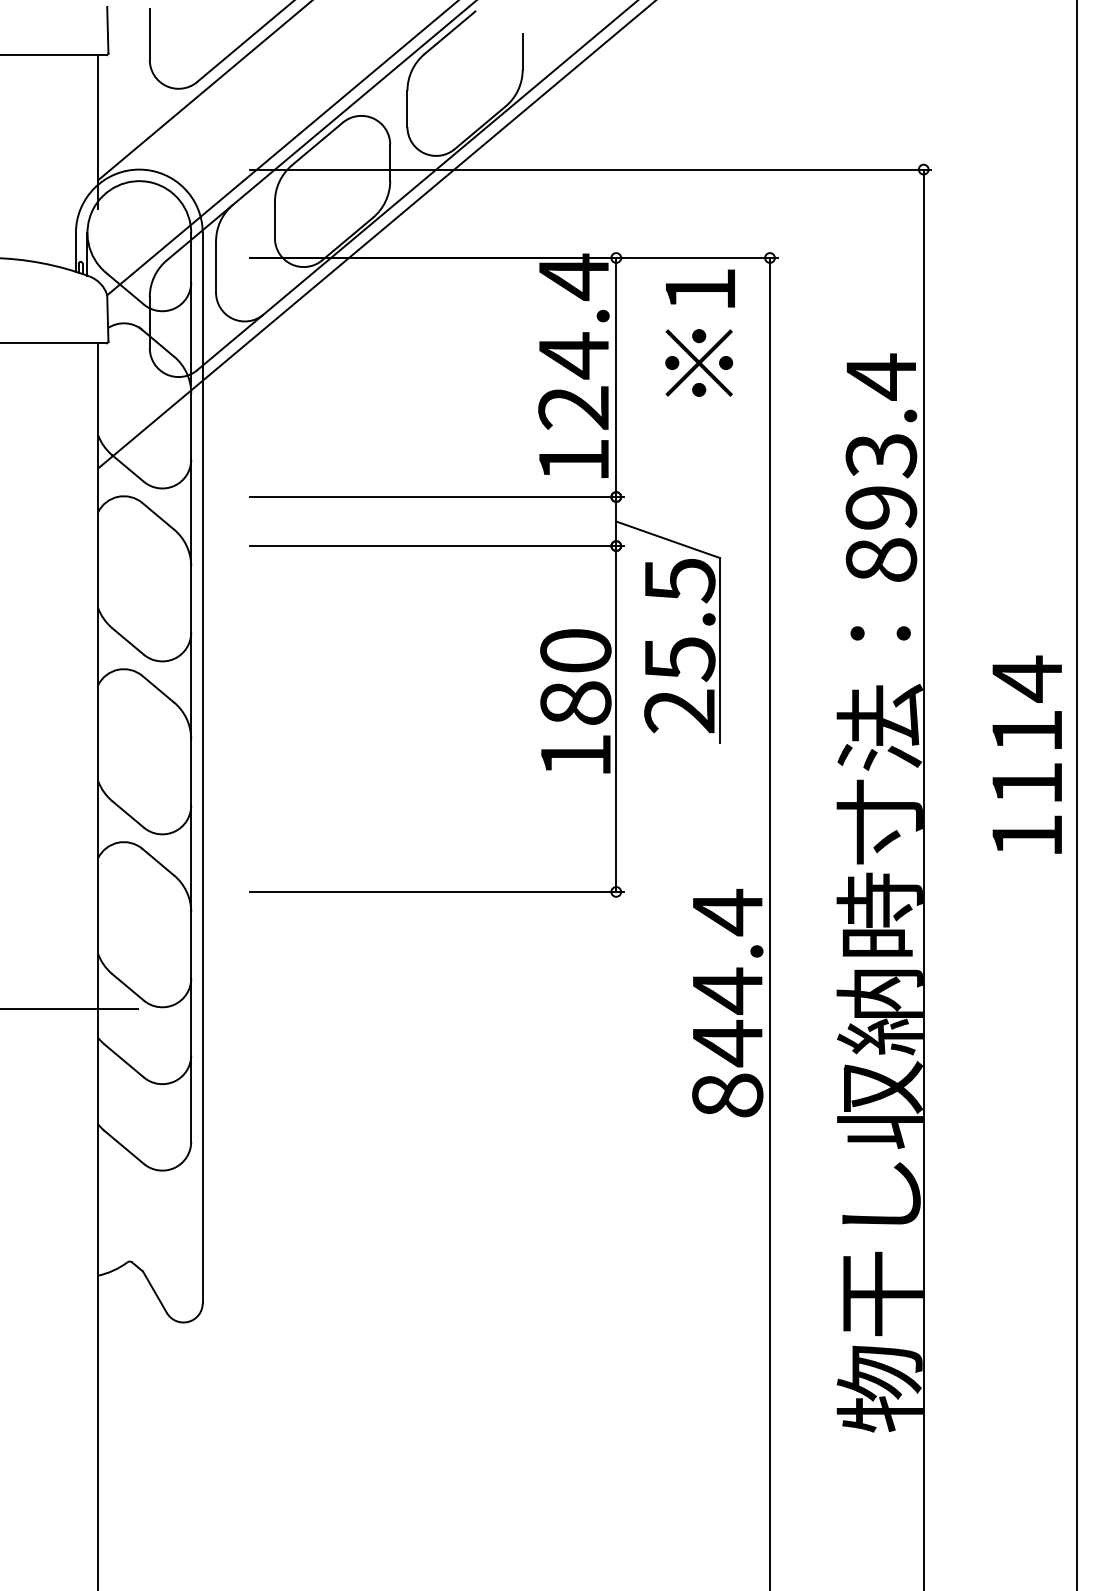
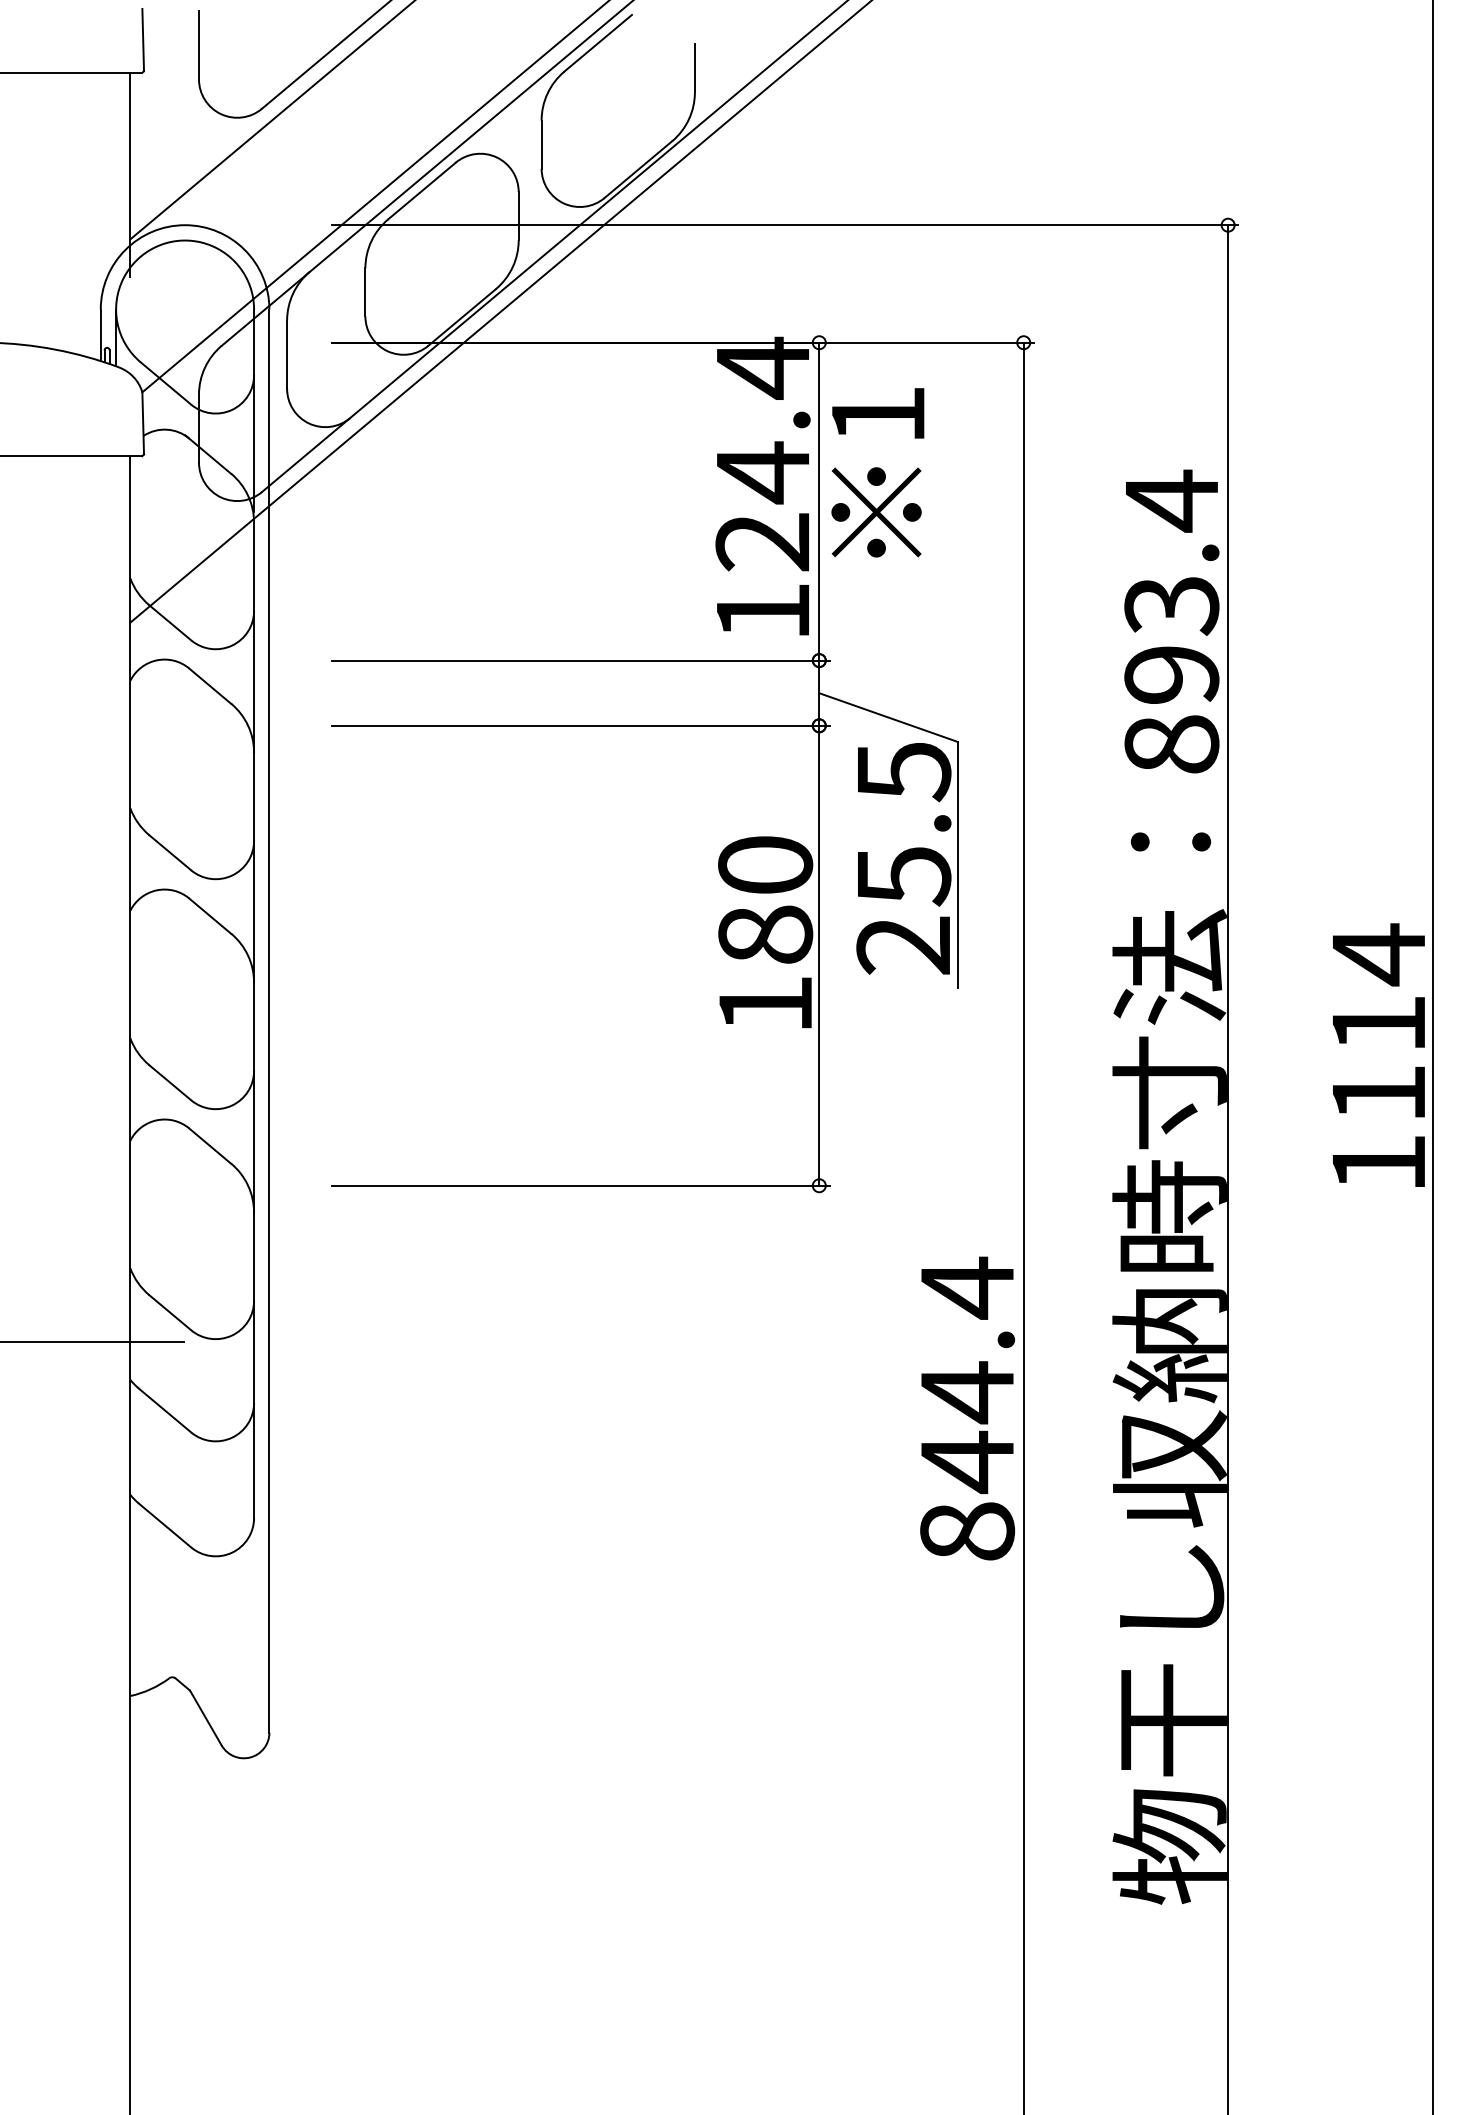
text: (699, 333) -> (877, 472), moved
text: (1027, 754) -> (1378, 1054), moved
text: (727, 1003) -> (967, 1408), moved

